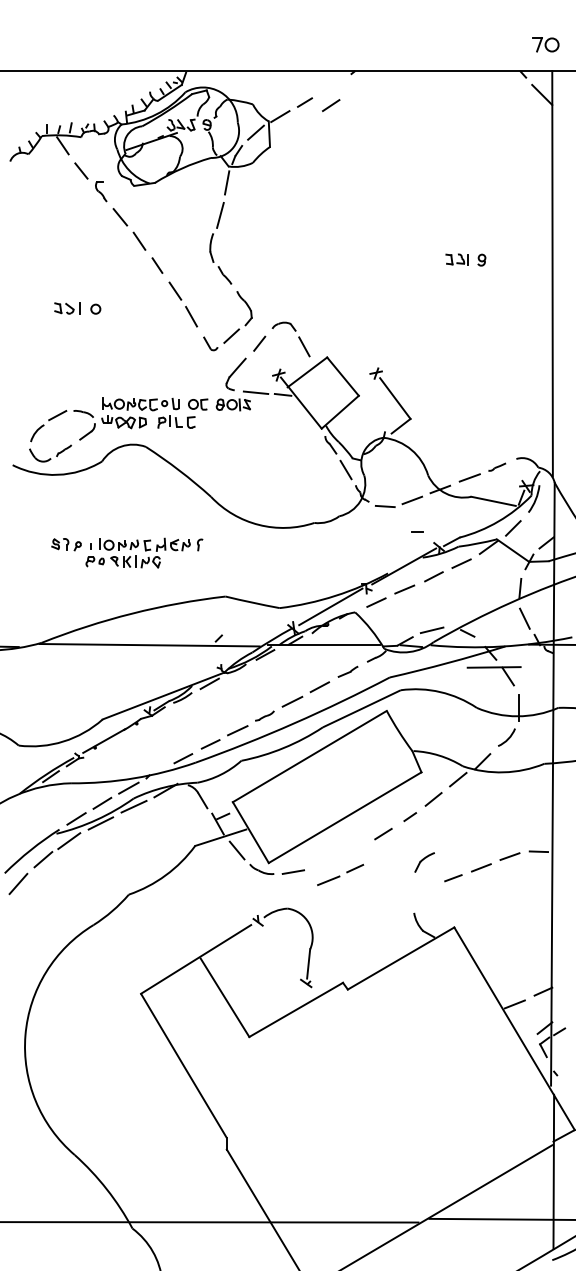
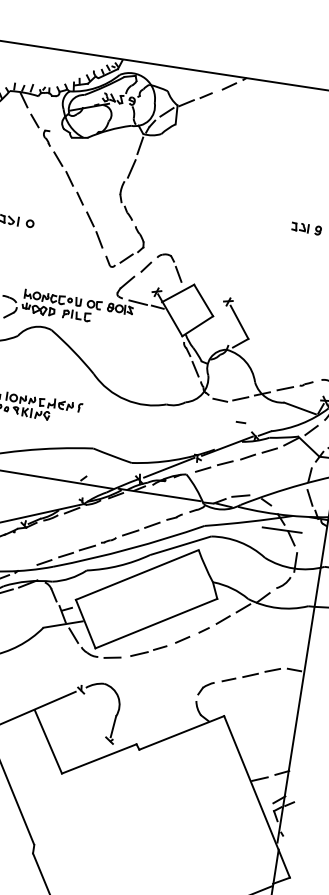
line: (331, 105) -> (229, 86), moved
part: (424, 862) -> (205, 688), moved
part: (340, 874) -> (148, 650), moved

